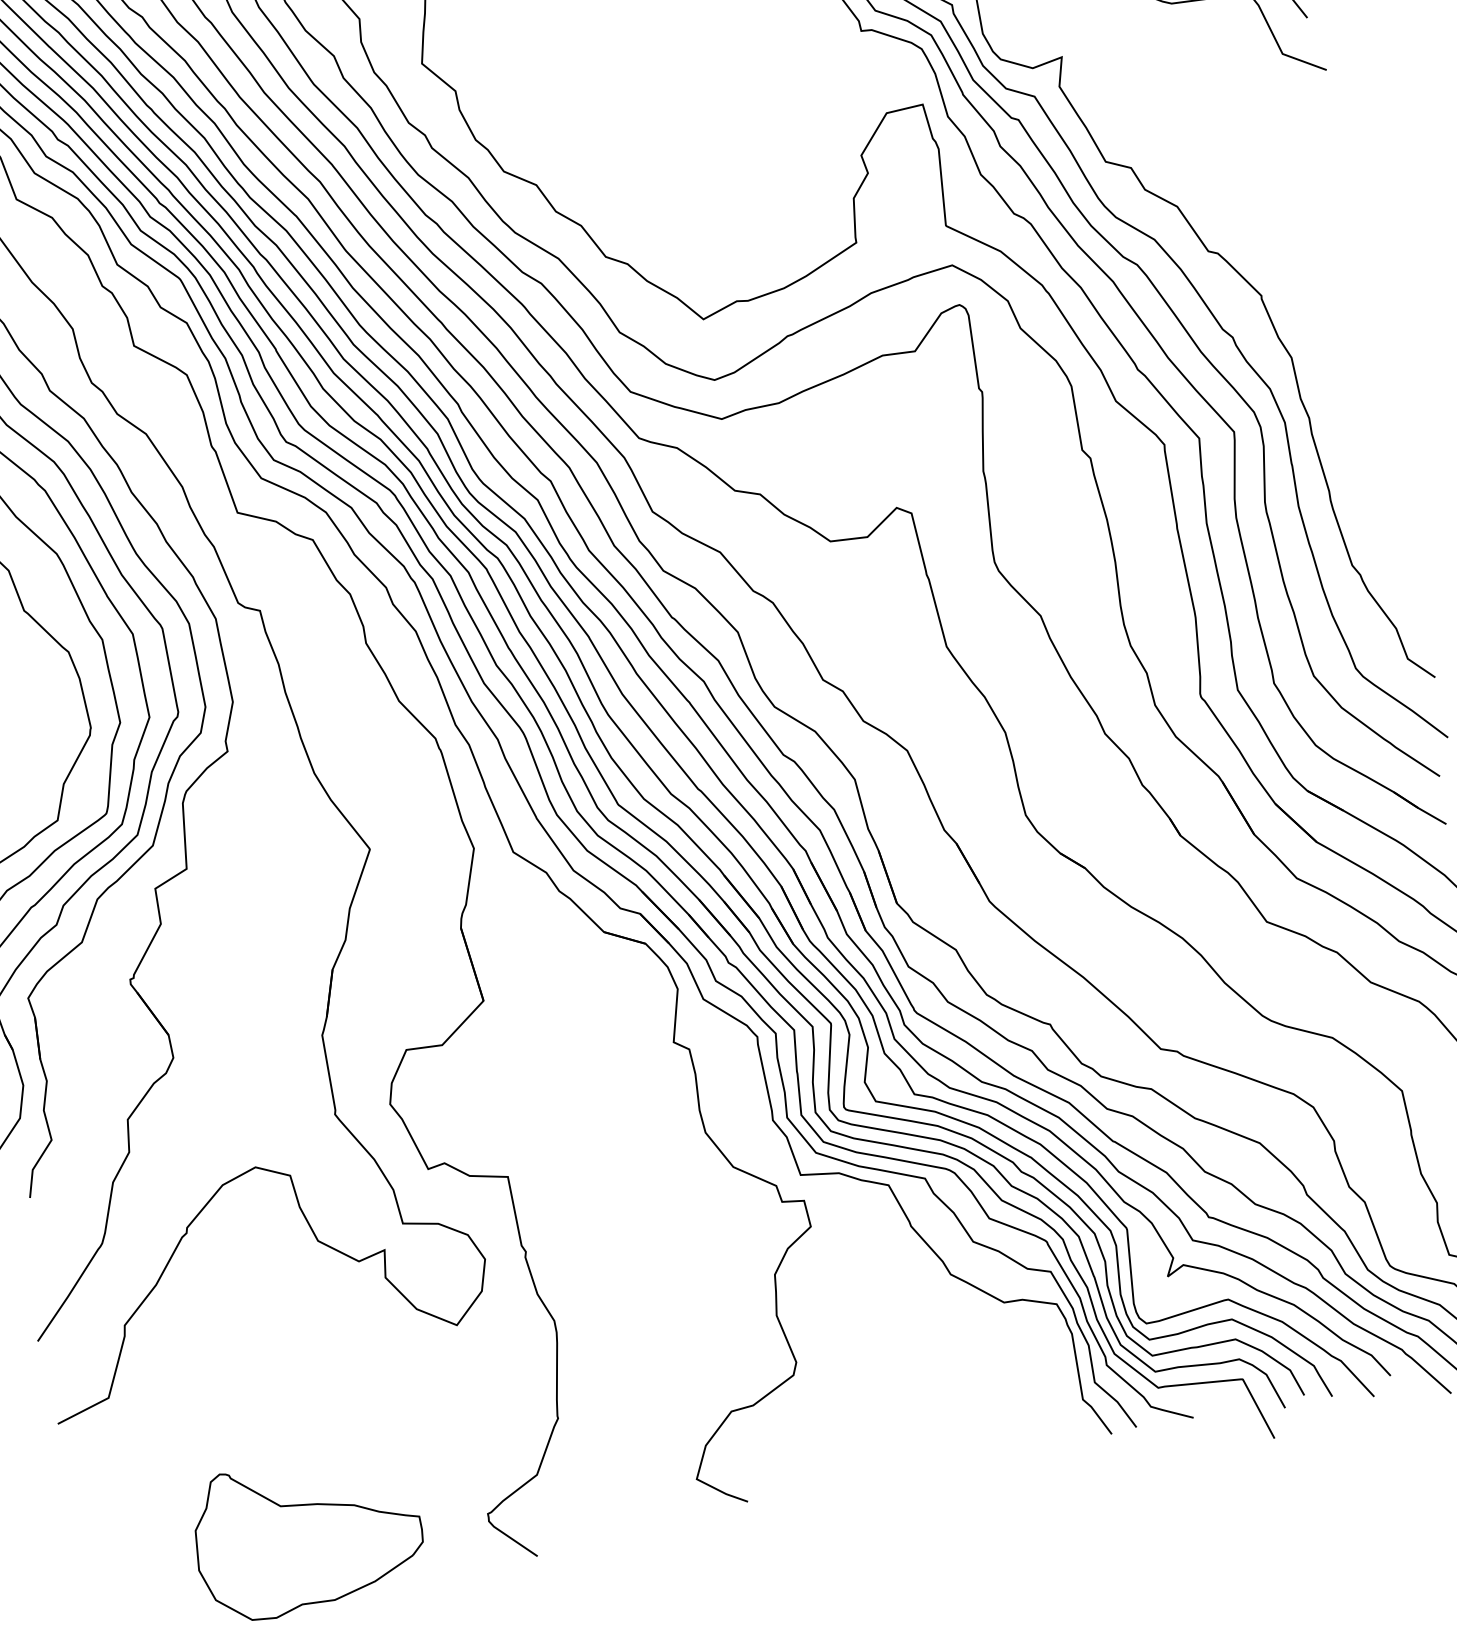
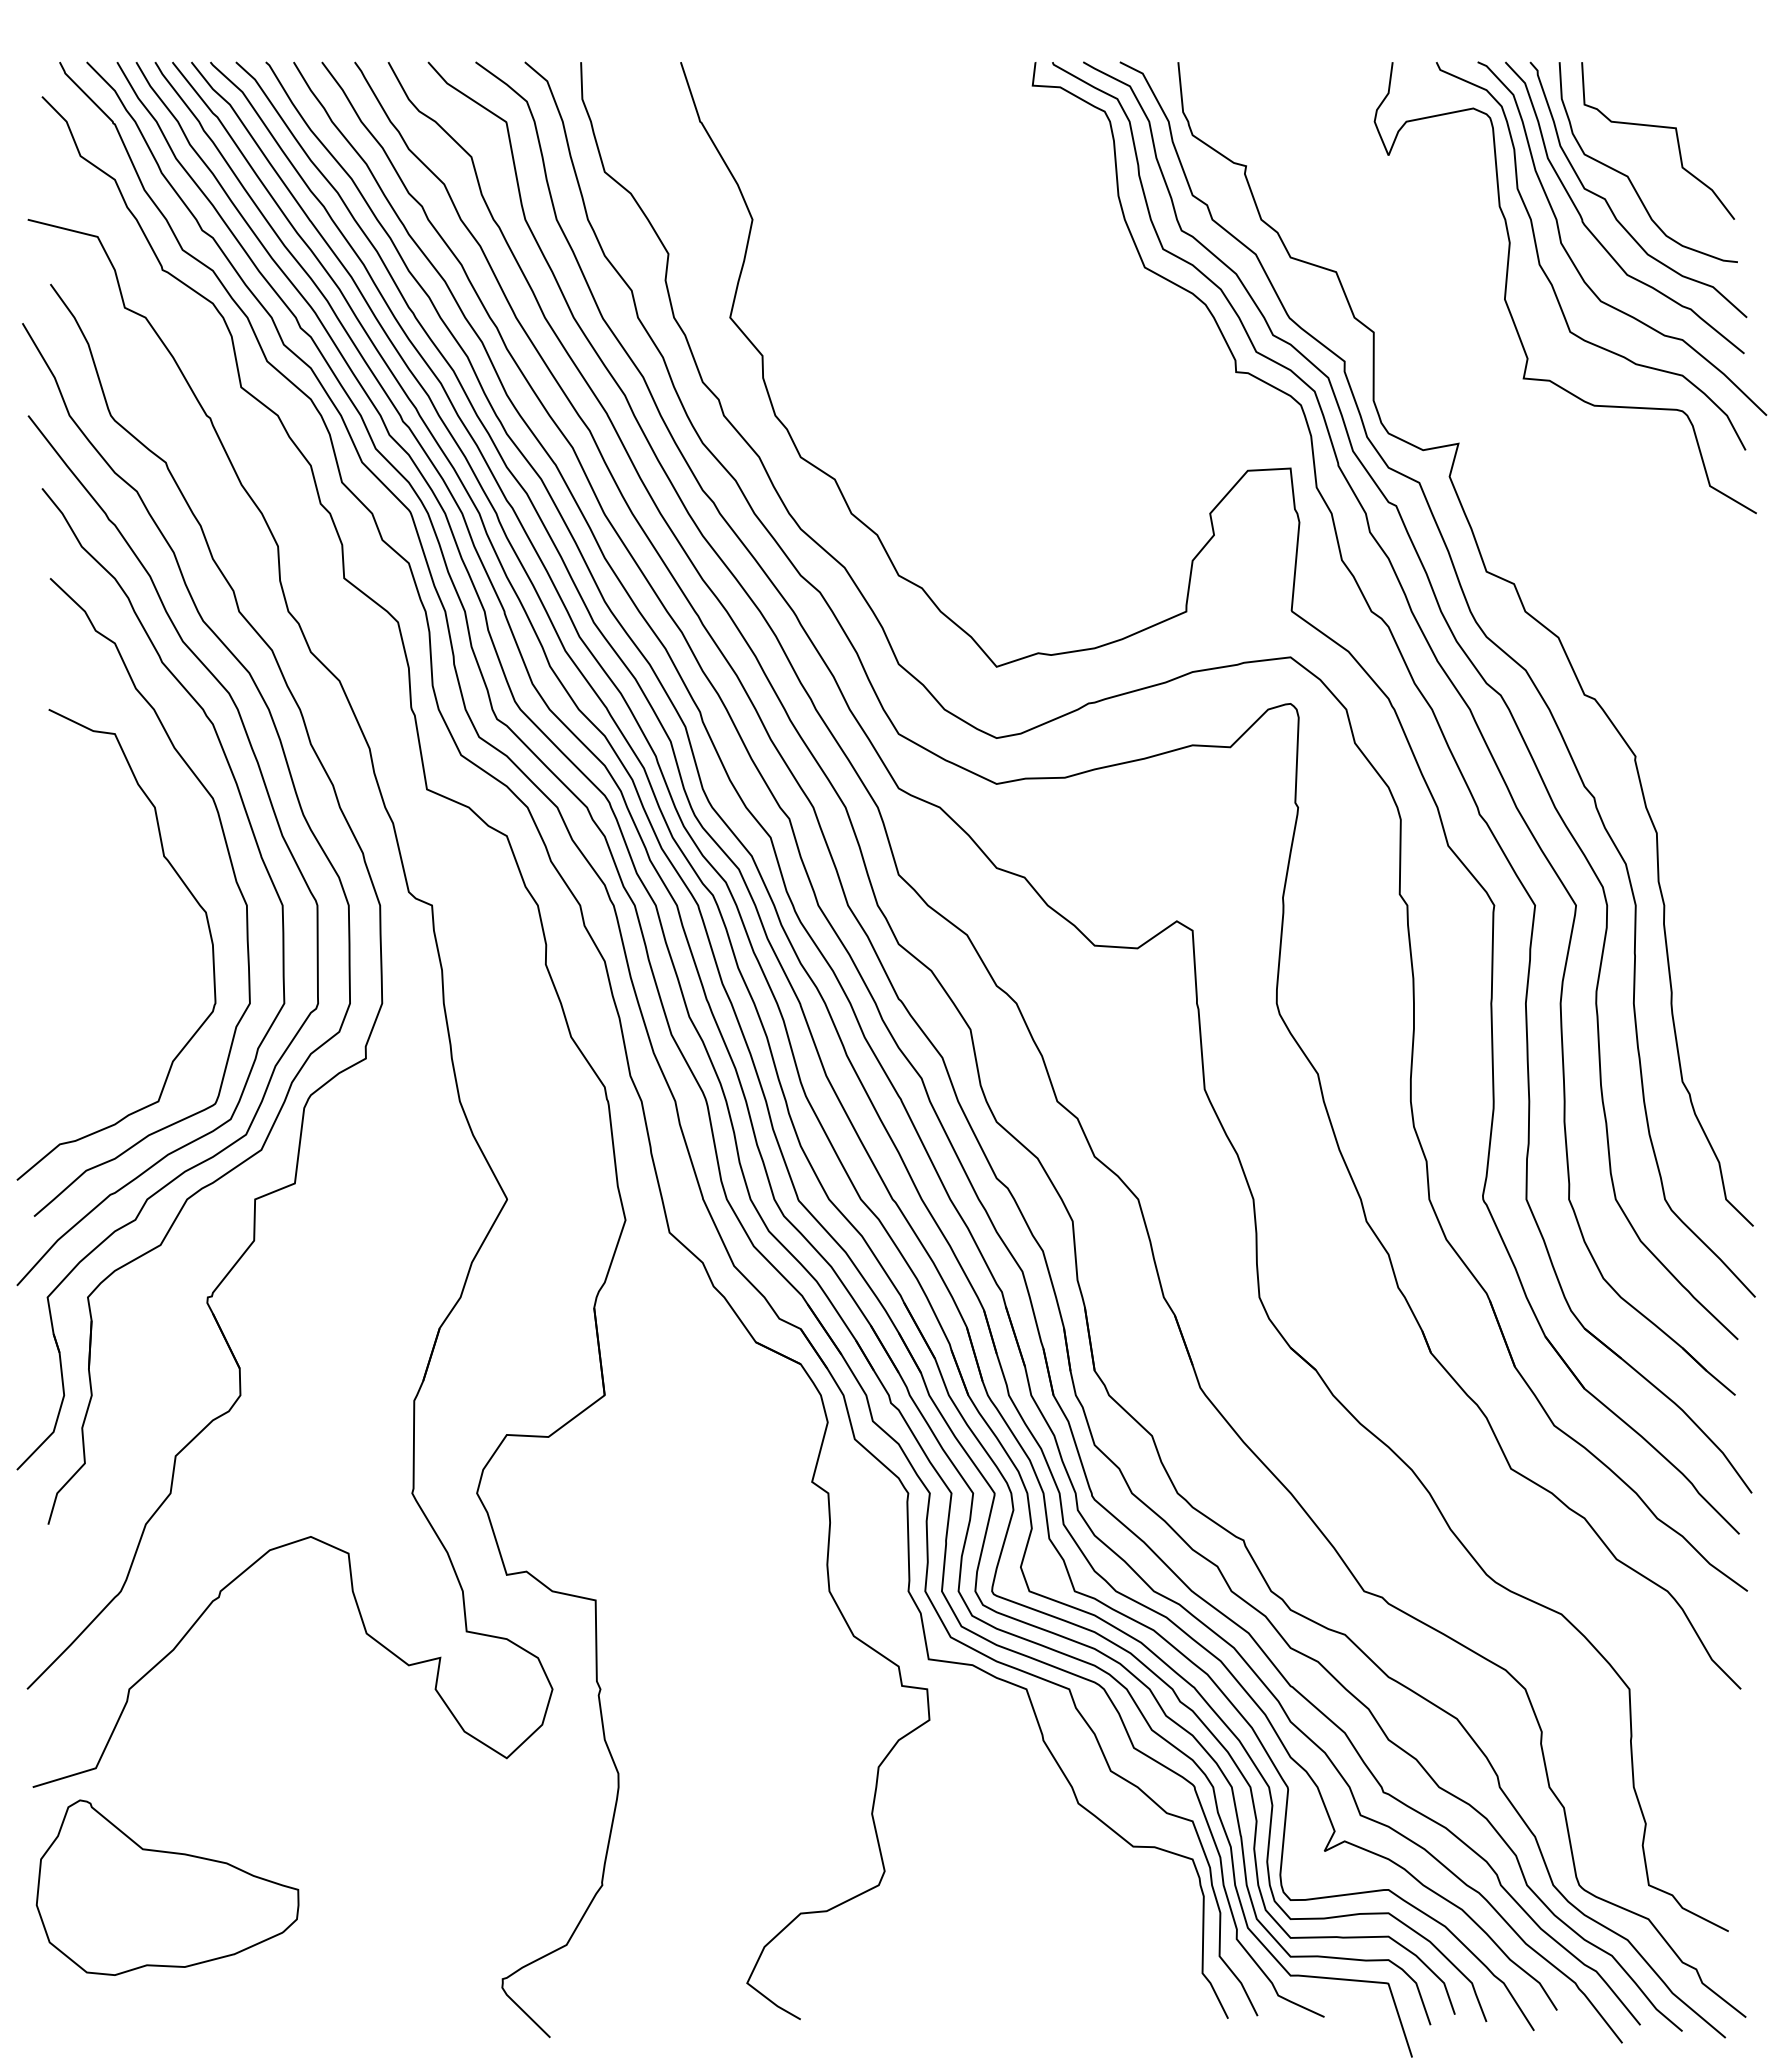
part: (307, 1535) -> (167, 1887), moved

